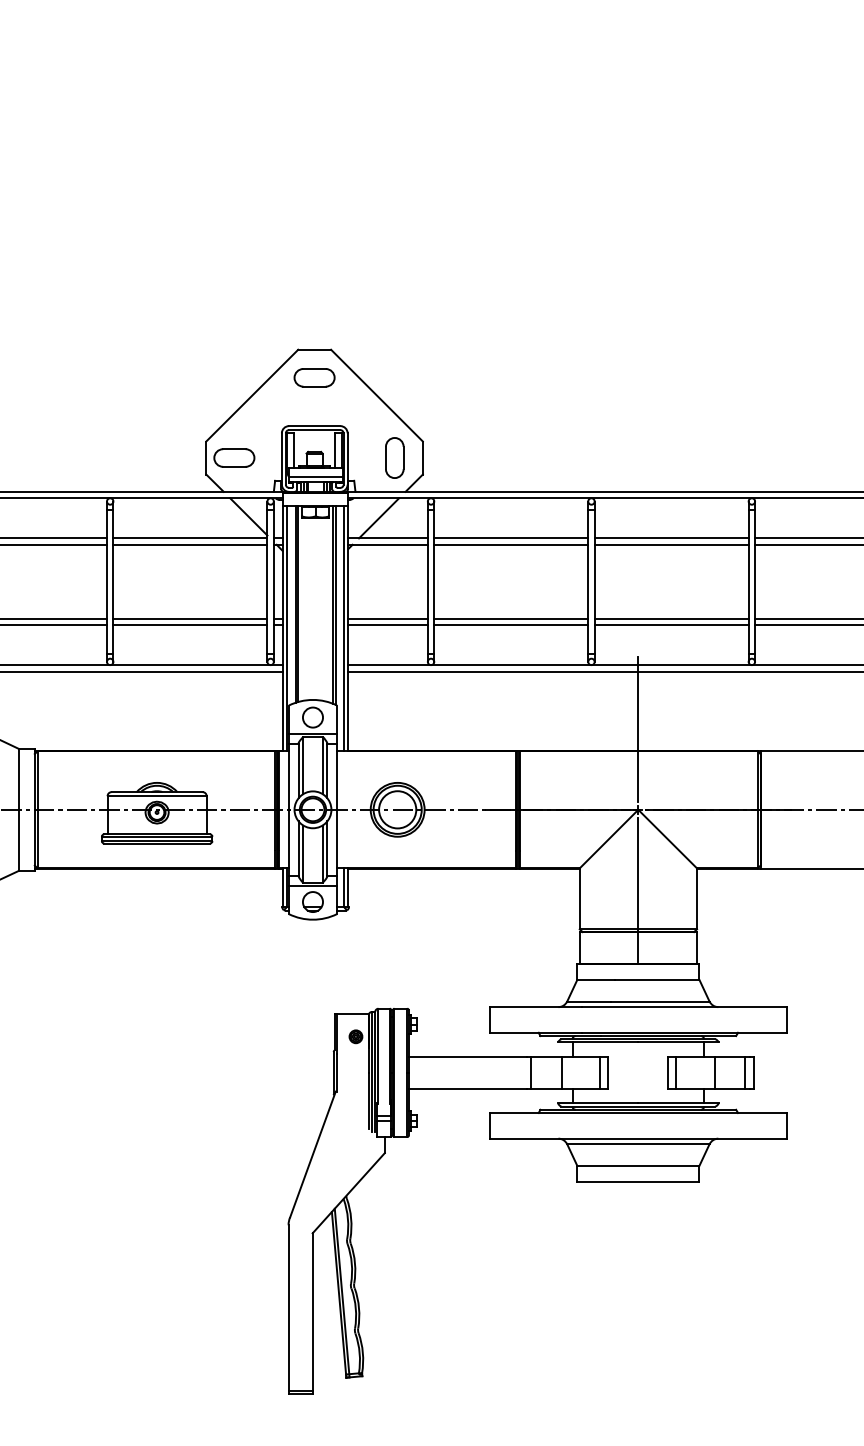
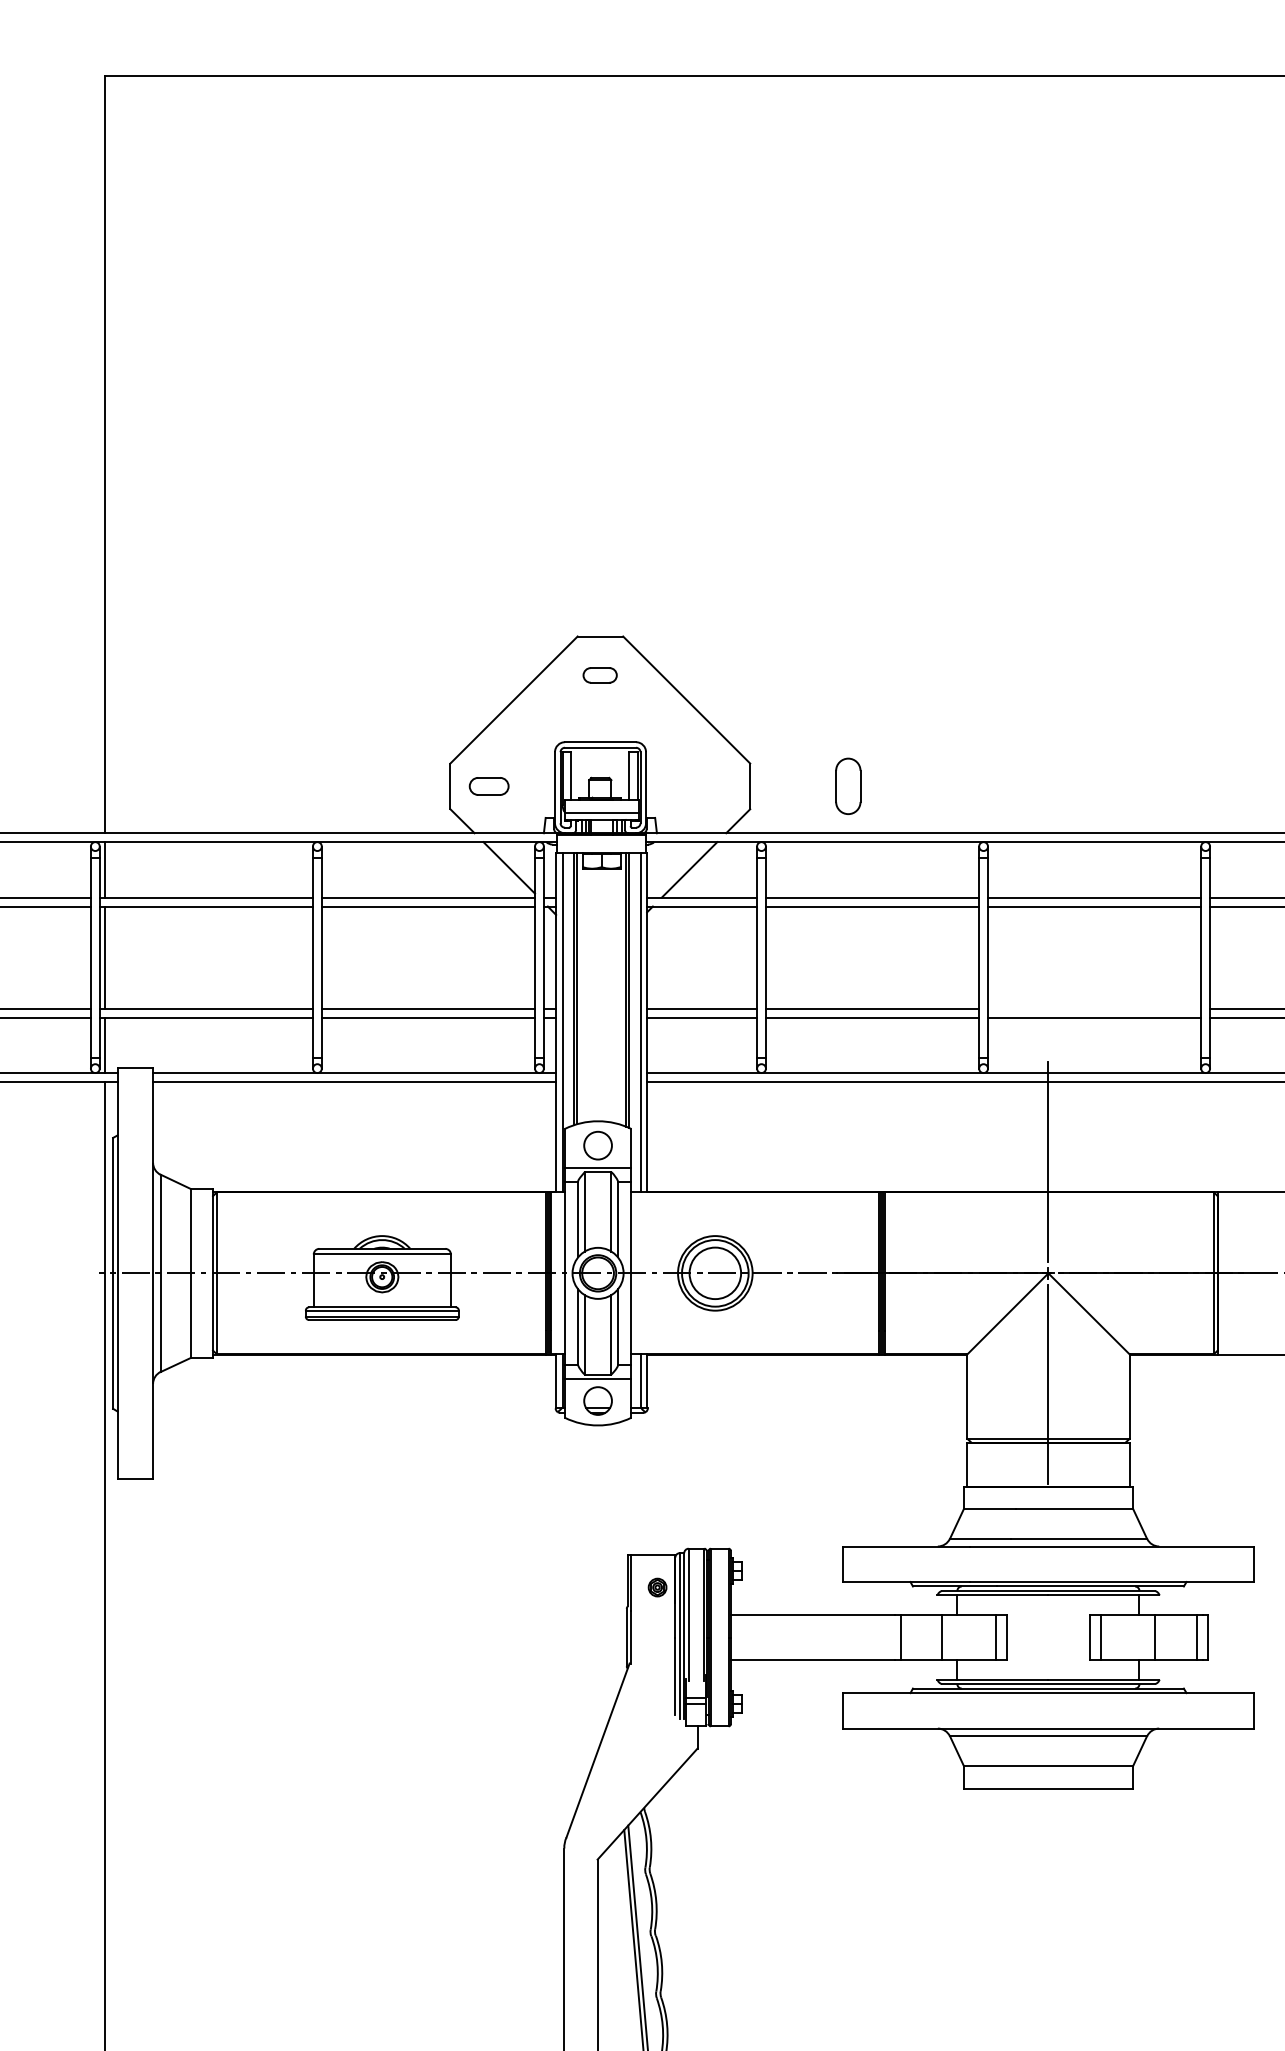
part: (314, 377) -> (599, 675), size x0.6
part: (394, 457) -> (848, 785), moved
part: (233, 458) -> (488, 786), size x0.7
line: (671, 618) -> (1094, 1008), removed

